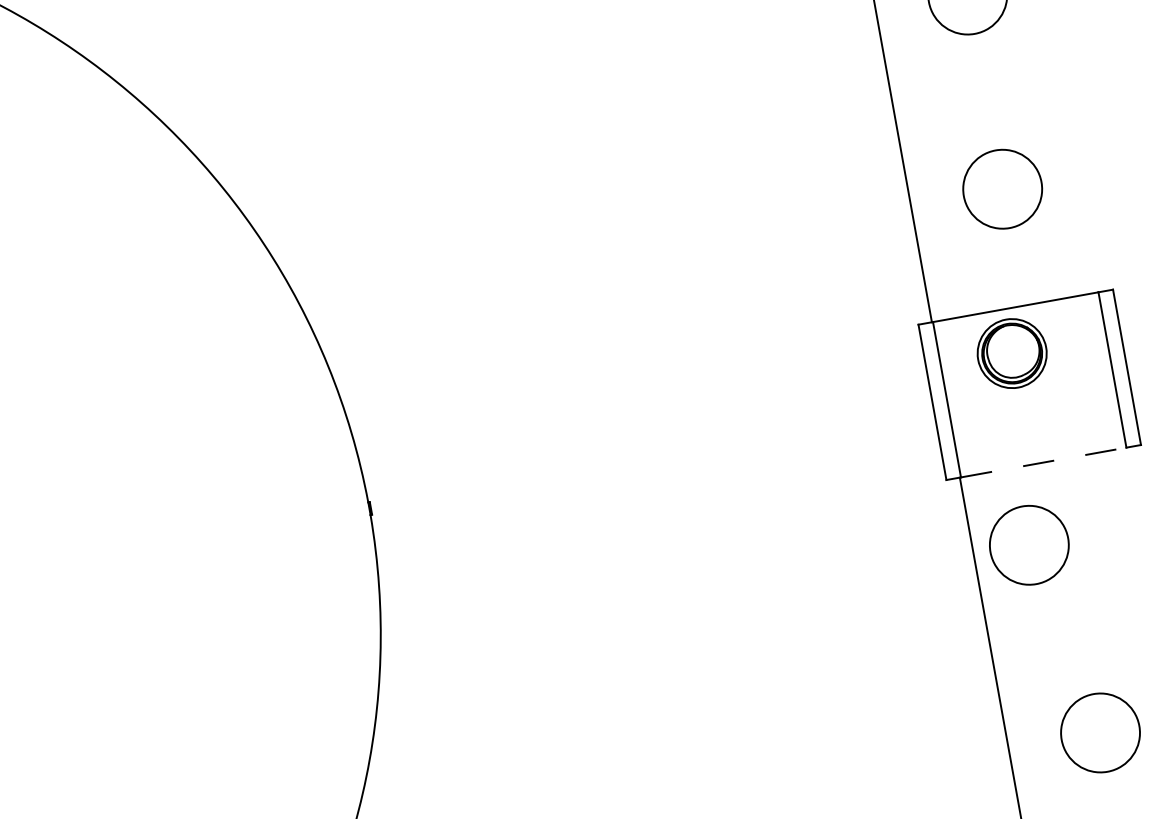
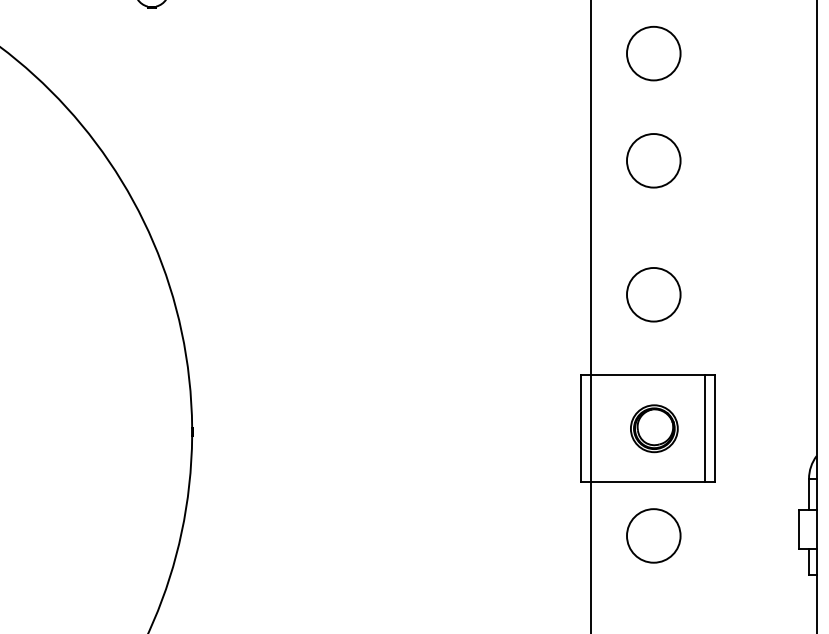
part: (1012, 353) -> (654, 428), moved
line: (1043, 462) -> (648, 482), dashed -> solid
circle: (1028, 544) -> (653, 535), moved

